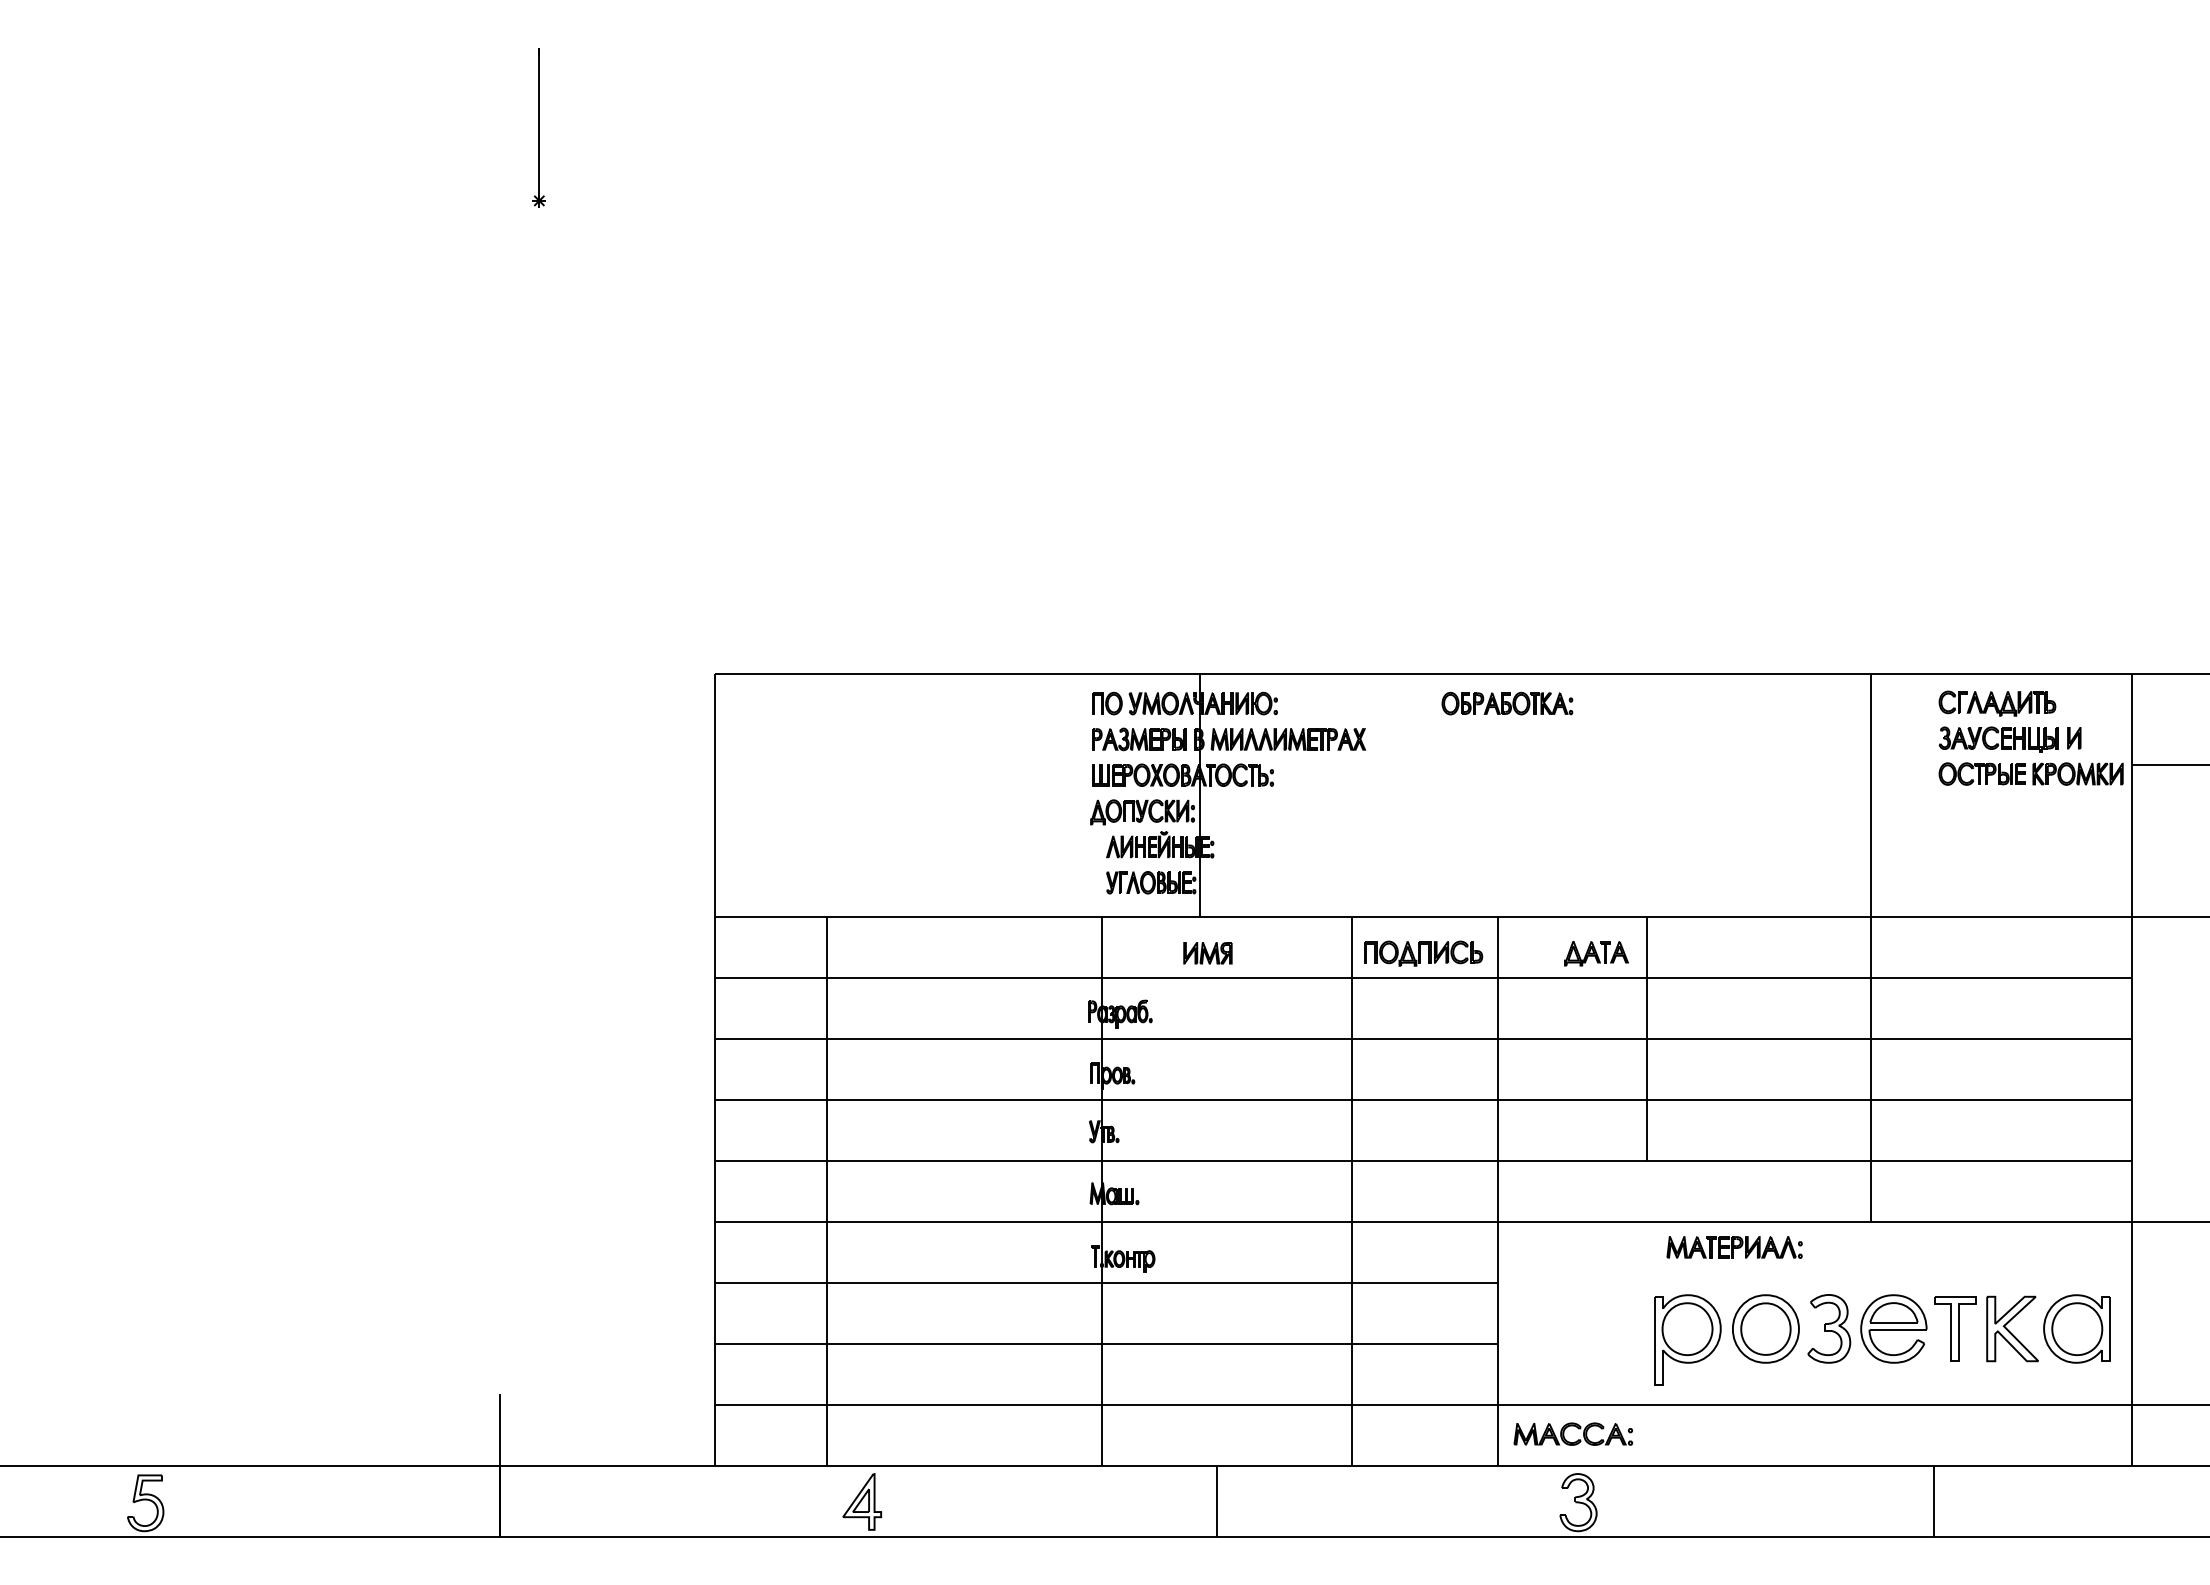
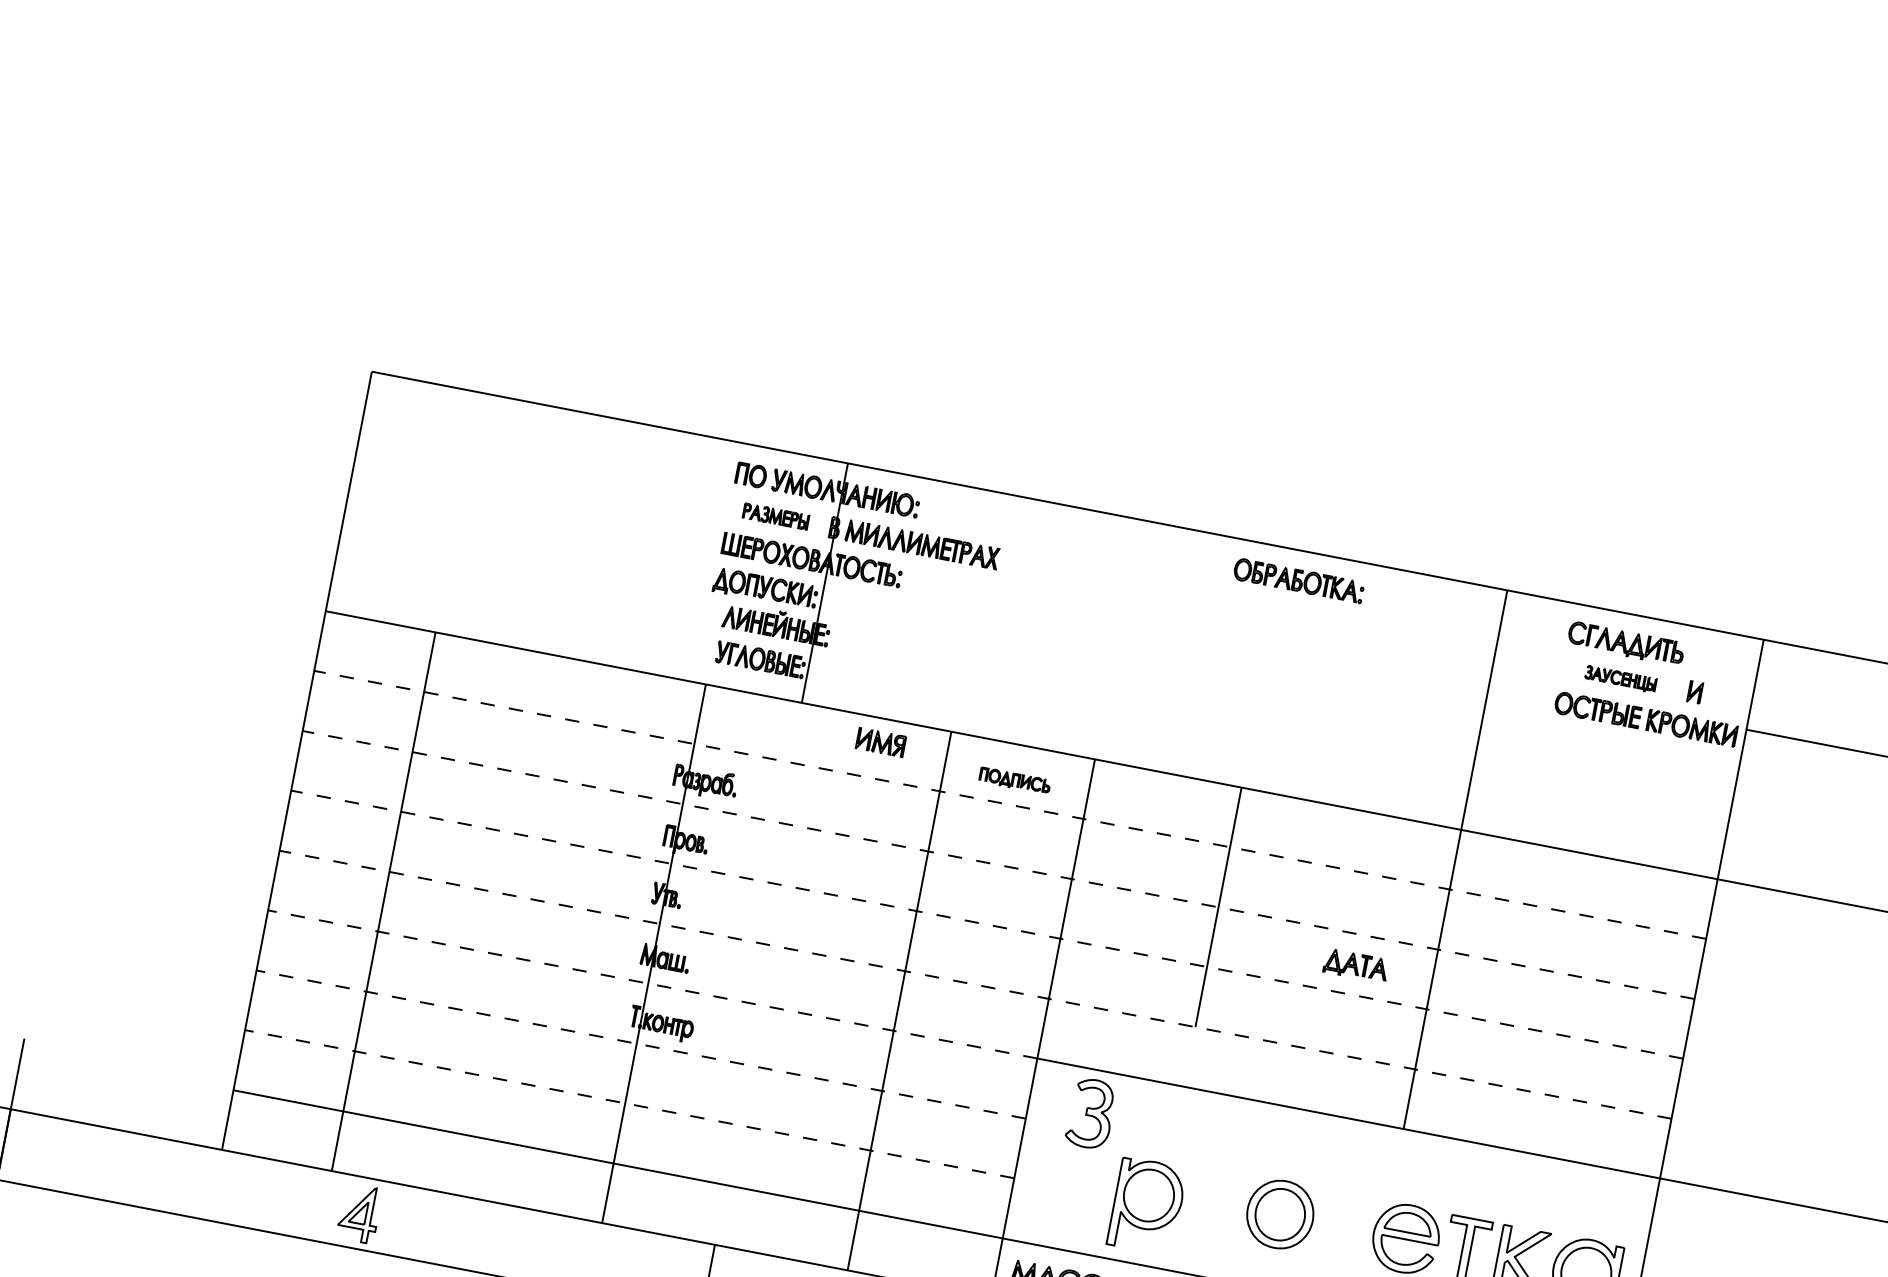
part: (1507, 703) -> (1299, 580), moved
part: (1139, 739) -> (776, 516), size x0.7
part: (1998, 739) -> (1620, 679), size x0.6
part: (1207, 953) -> (880, 742), moved
part: (1423, 953) -> (1014, 780), size x0.6
part: (1596, 953) -> (1356, 965), moved
line: (1422, 978) -> (1009, 805), solid -> dashed
line: (1422, 1039) -> (997, 865), solid -> dashed
line: (1422, 1099) -> (986, 924), solid -> dashed
line: (1422, 1161) -> (974, 984), solid -> dashed
line: (1106, 1221) -> (652, 984), solid -> dashed
part: (1734, 1247) -> (1264, 1128), removed
line: (1106, 1282) -> (641, 1044), solid -> dashed
part: (1829, 1328) -> (1091, 1113), moved
part: (1687, 1339) -> (1147, 1205), moved
line: (1106, 1343) -> (629, 1104), solid -> dashed

